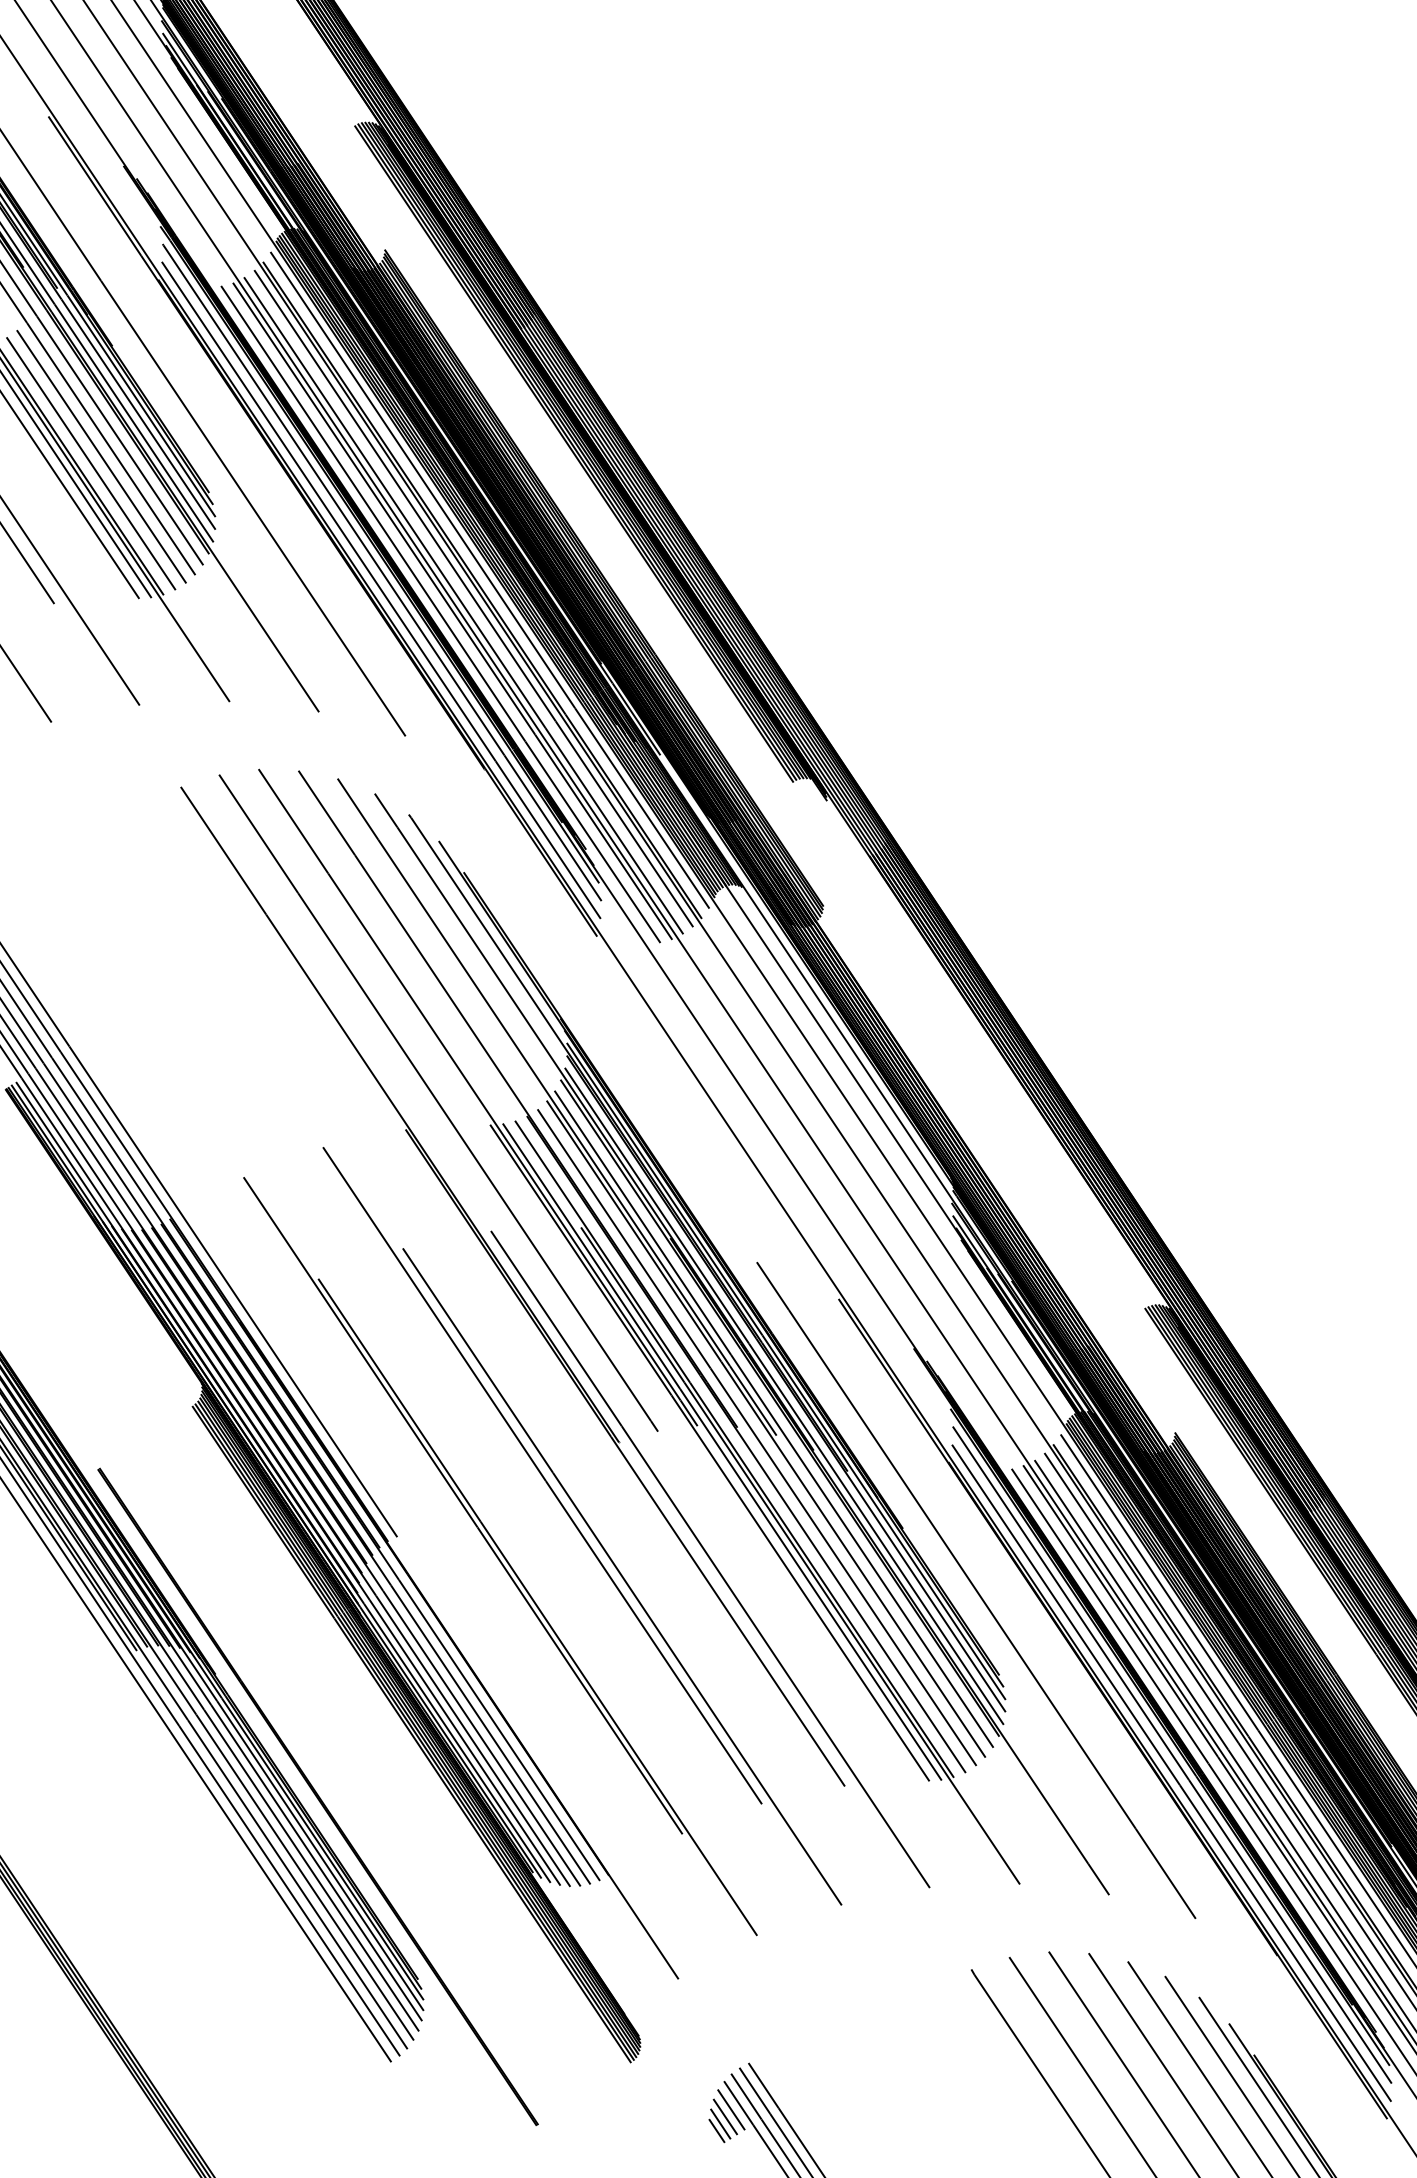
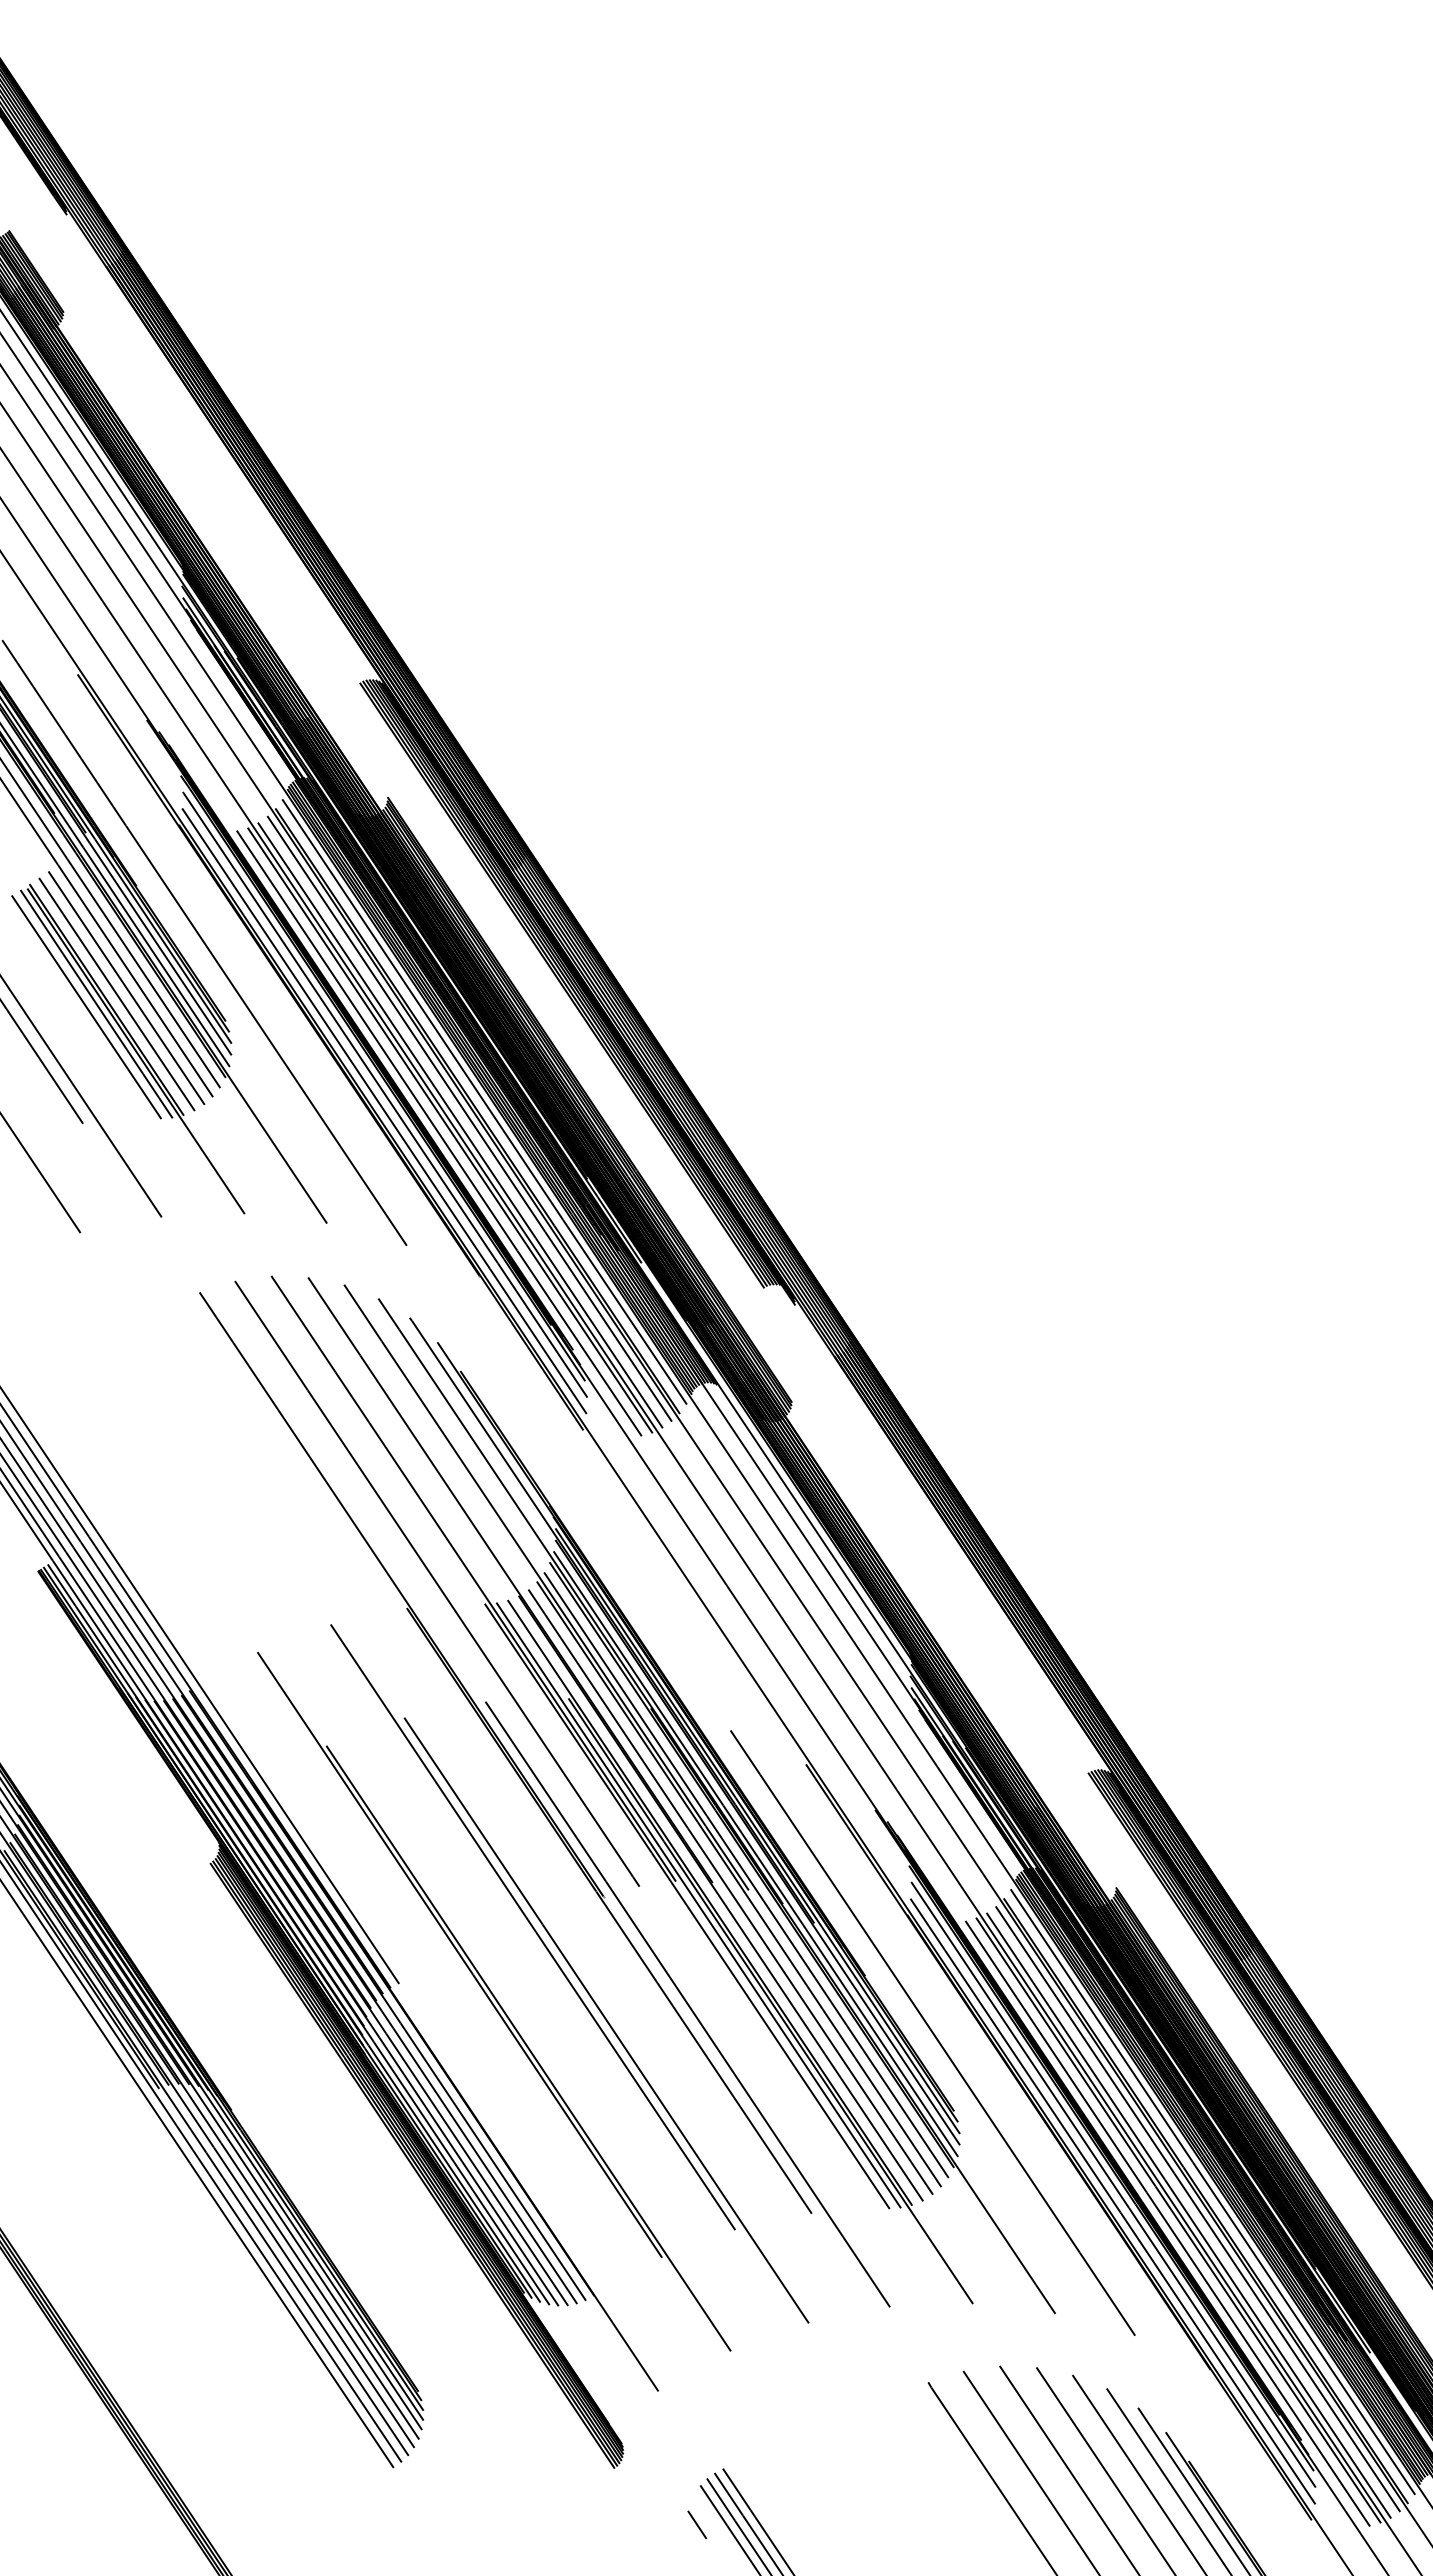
line: (317, 1797) -> (325, 2223), removed
line: (730, 2109) -> (706, 2511), removed
line: (725, 2116) -> (701, 2517), removed
line: (716, 2131) -> (693, 2531), removed

